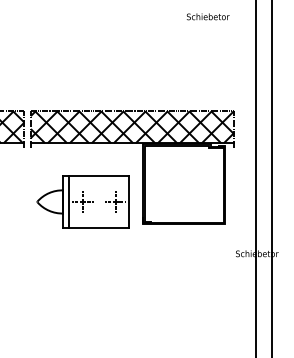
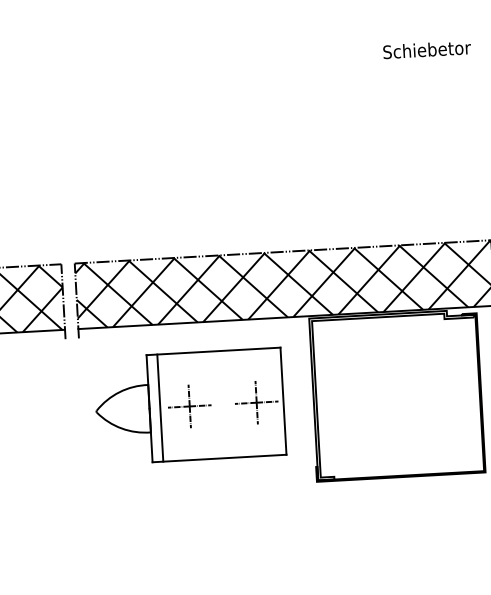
part: (82, 201) -> (188, 405), moved

